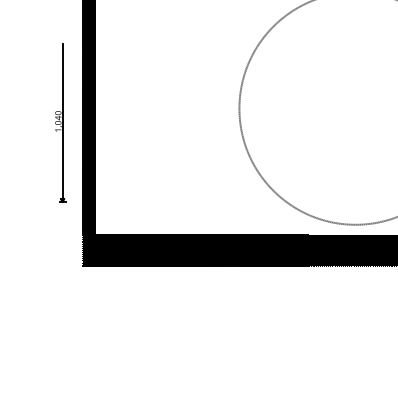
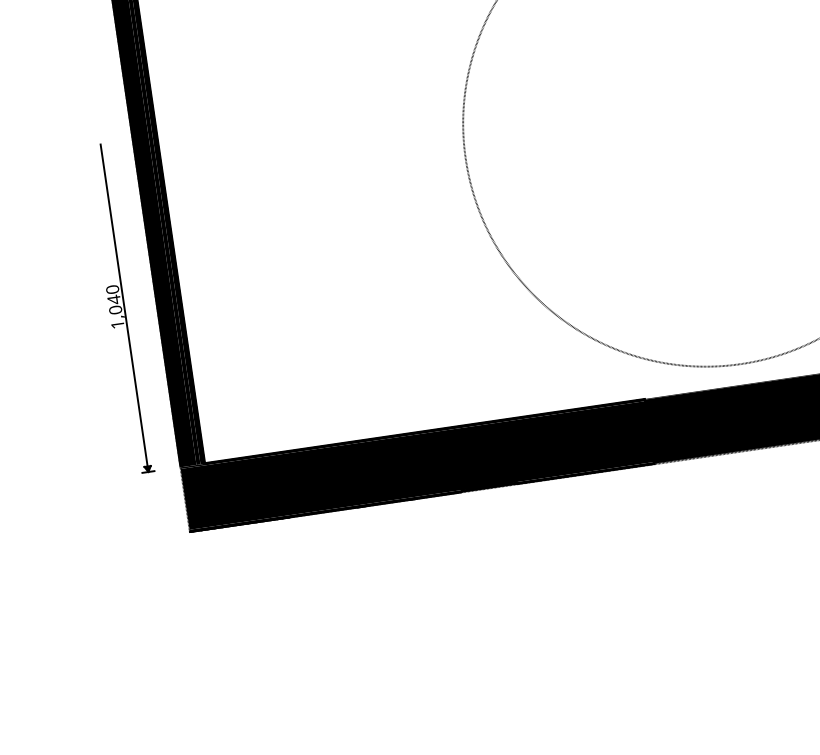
part: (60, 123) -> (120, 310), moved

